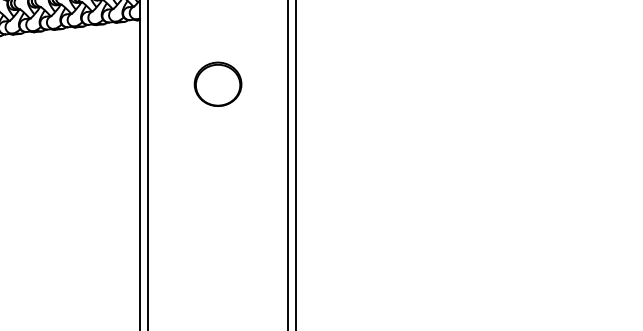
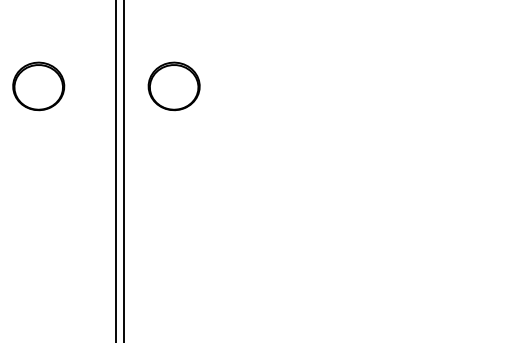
part: (341, 83) -> (173, 85), added

